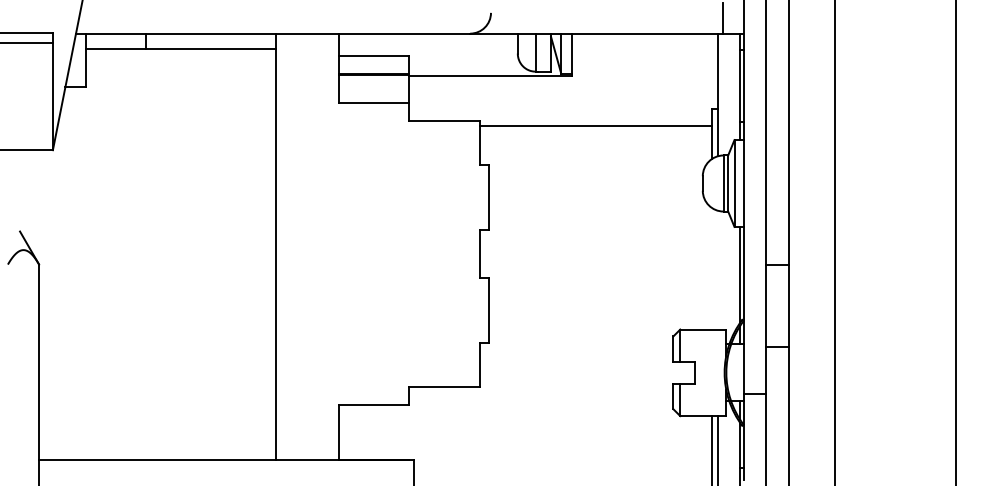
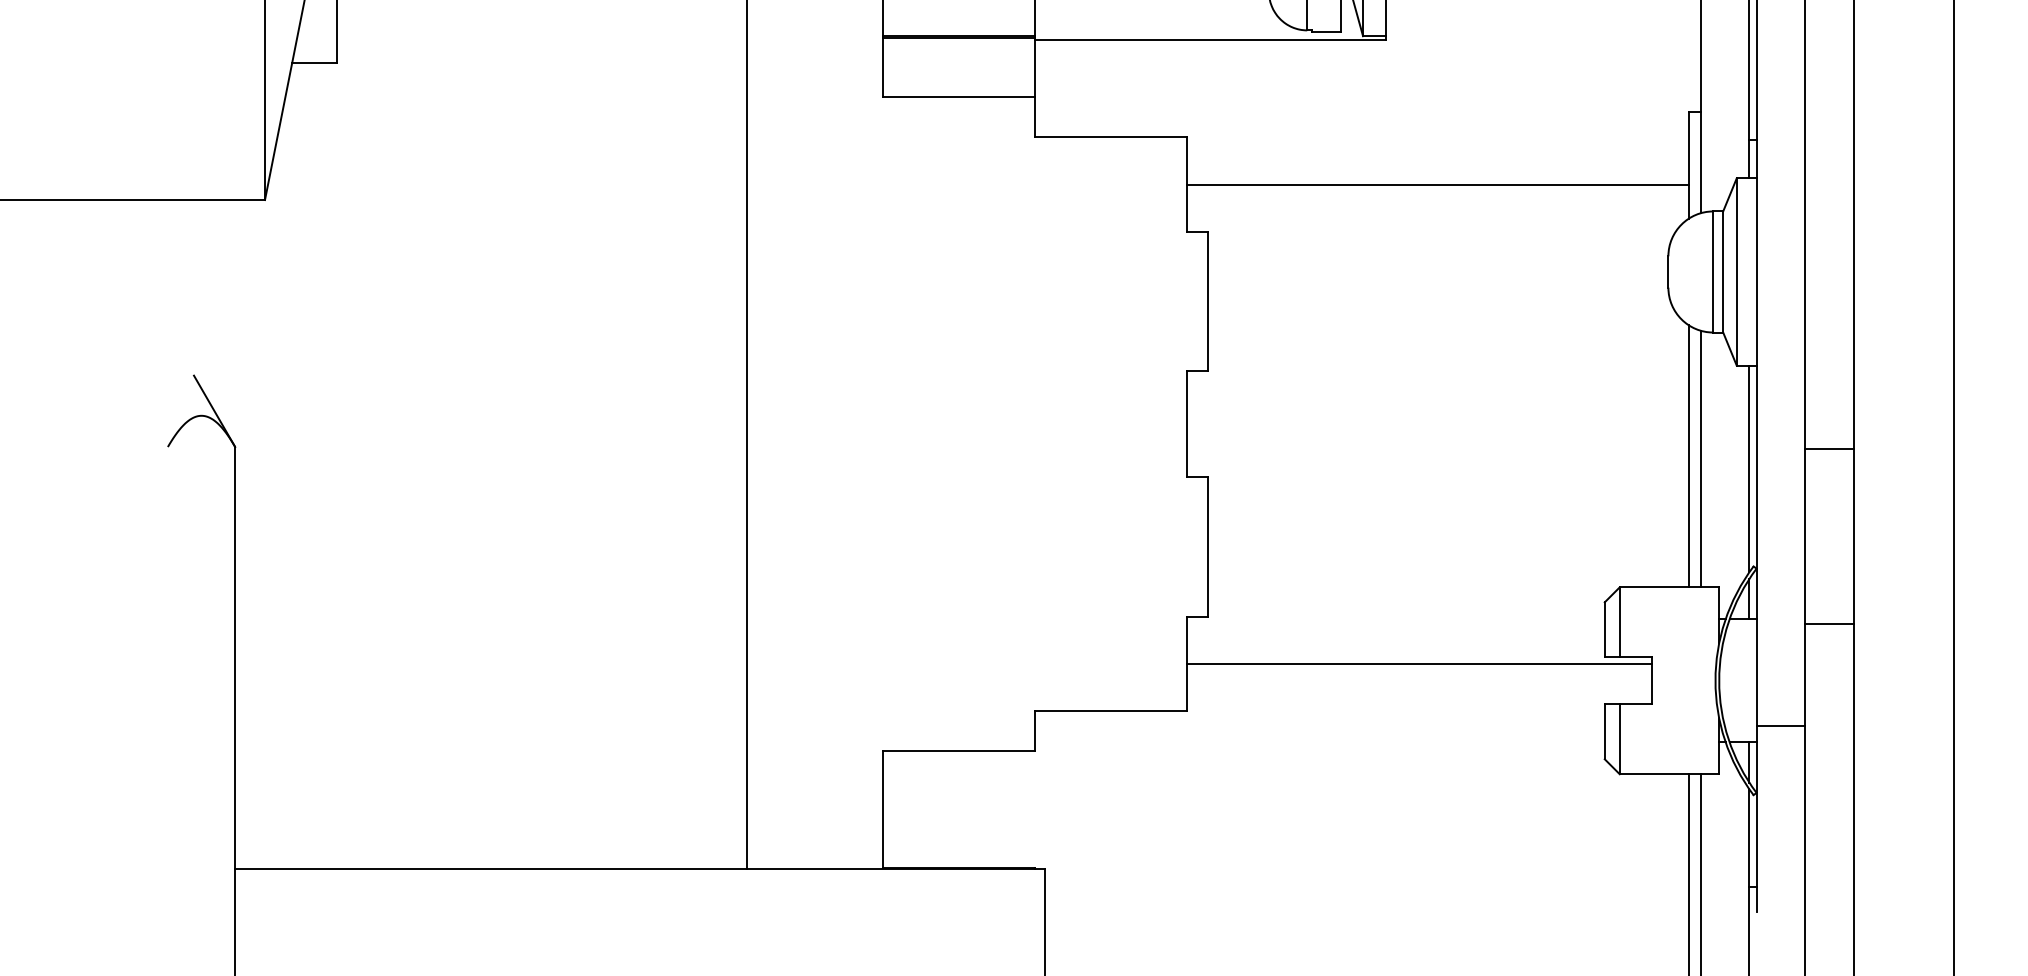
line: (596, 126) -> (1438, 185), moved
line: (712, 268) -> (1689, 455), added
line: (717, 269) -> (1700, 457), added
line: (587, 364) -> (1419, 662), added

